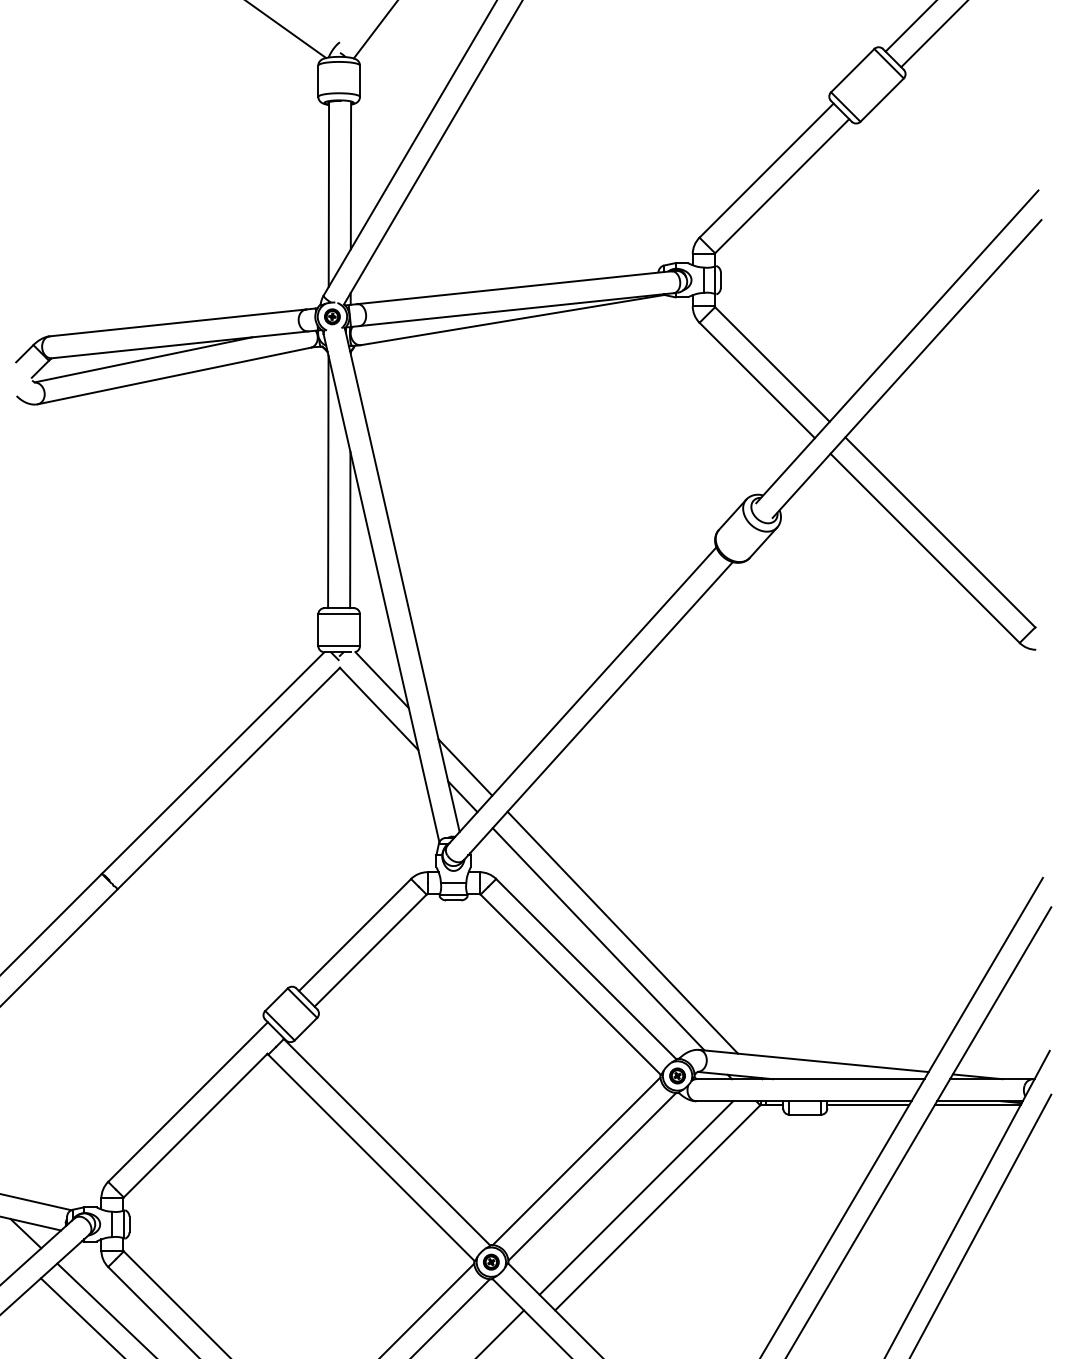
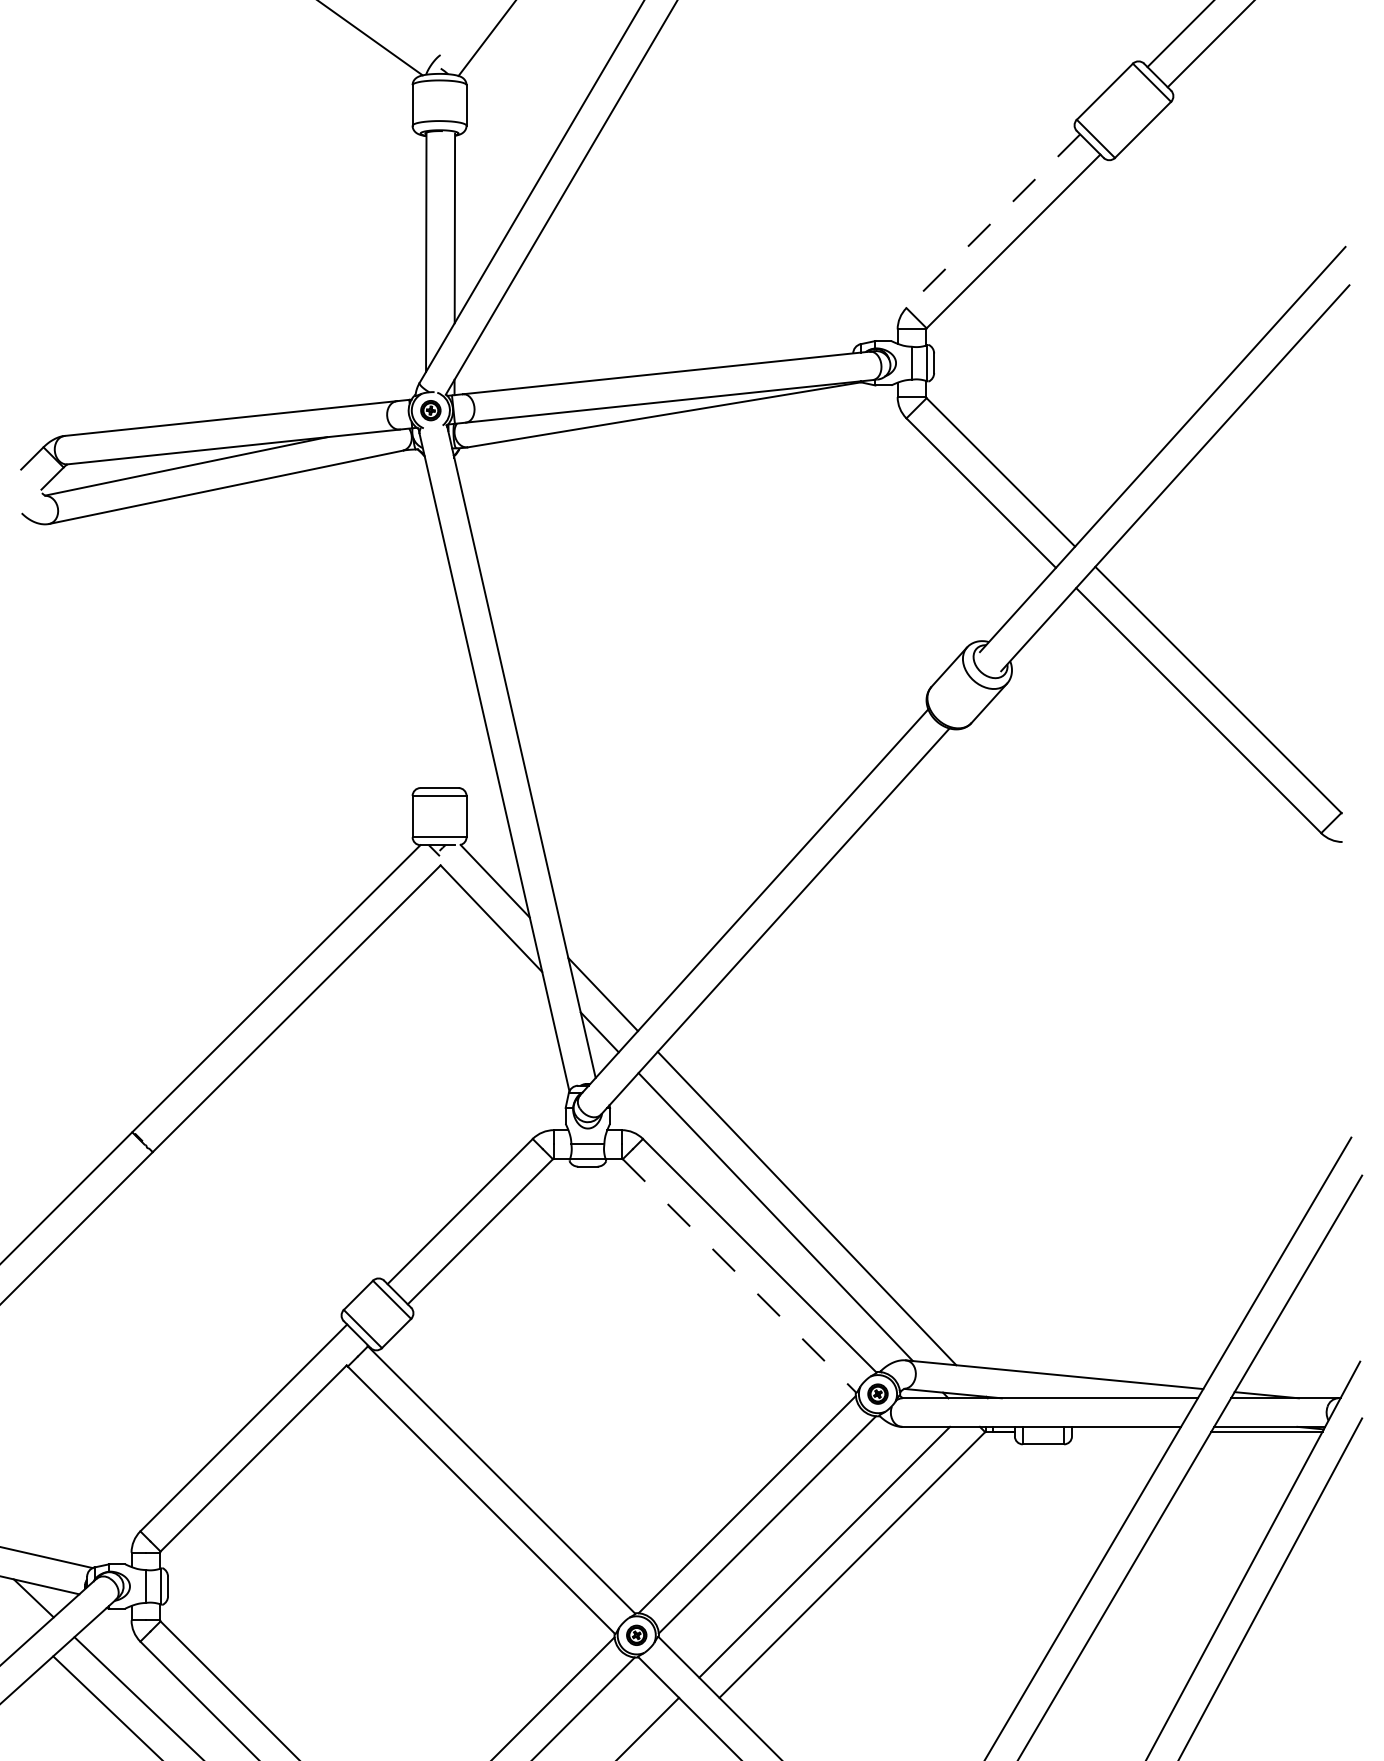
line: (766, 170) -> (993, 221), solid -> dashed
line: (328, 481) -> (425, 623), removed
line: (350, 529) -> (454, 686), removed
line: (571, 985) -> (740, 1276), solid -> dashed
line: (868, 1104) -> (1125, 1431), removed

